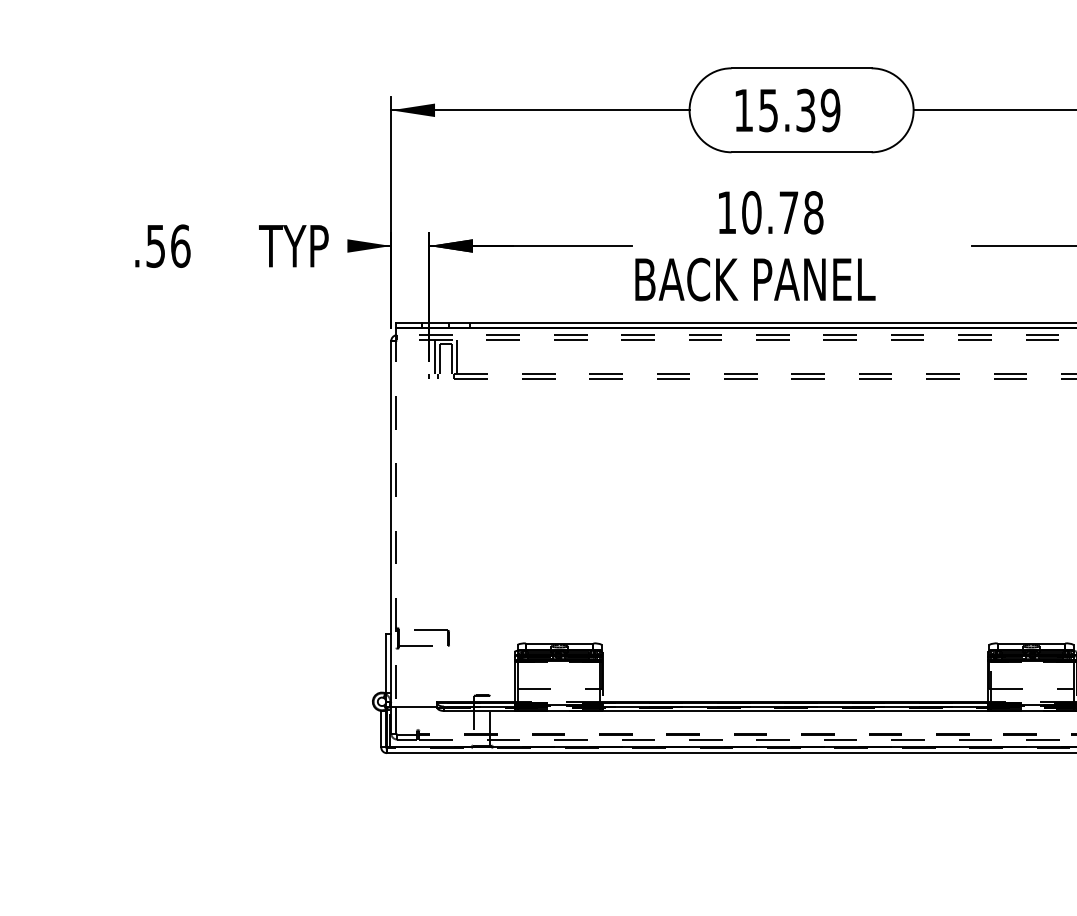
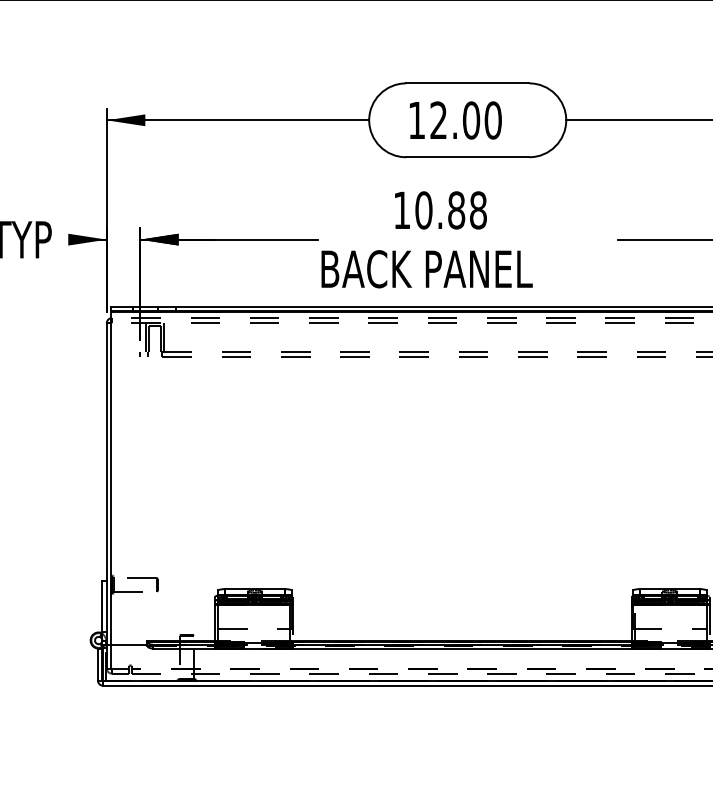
text: (799, 110) -> (465, 120), 15.39 -> 12.00
text: (788, 212) -> (456, 210), 10.78 -> 10.88
line: (396, 518) -> (111, 479), dashed -> solid

